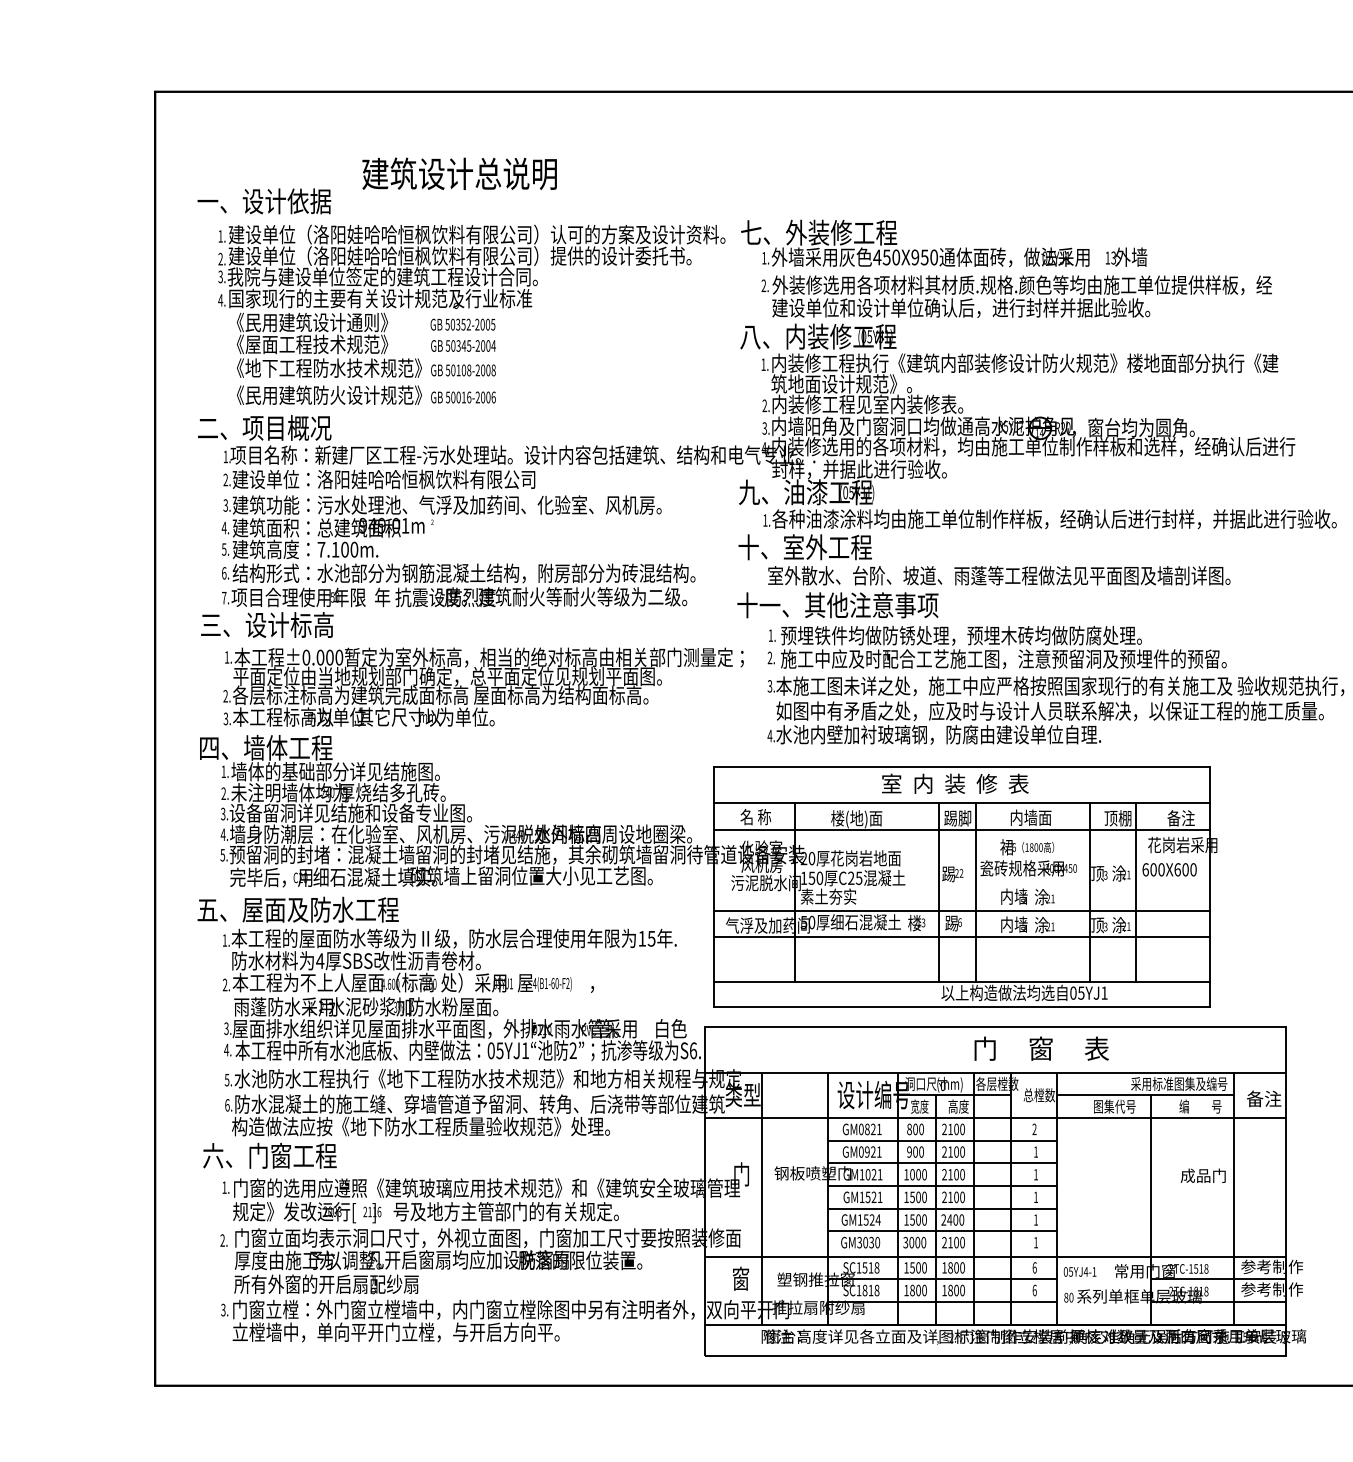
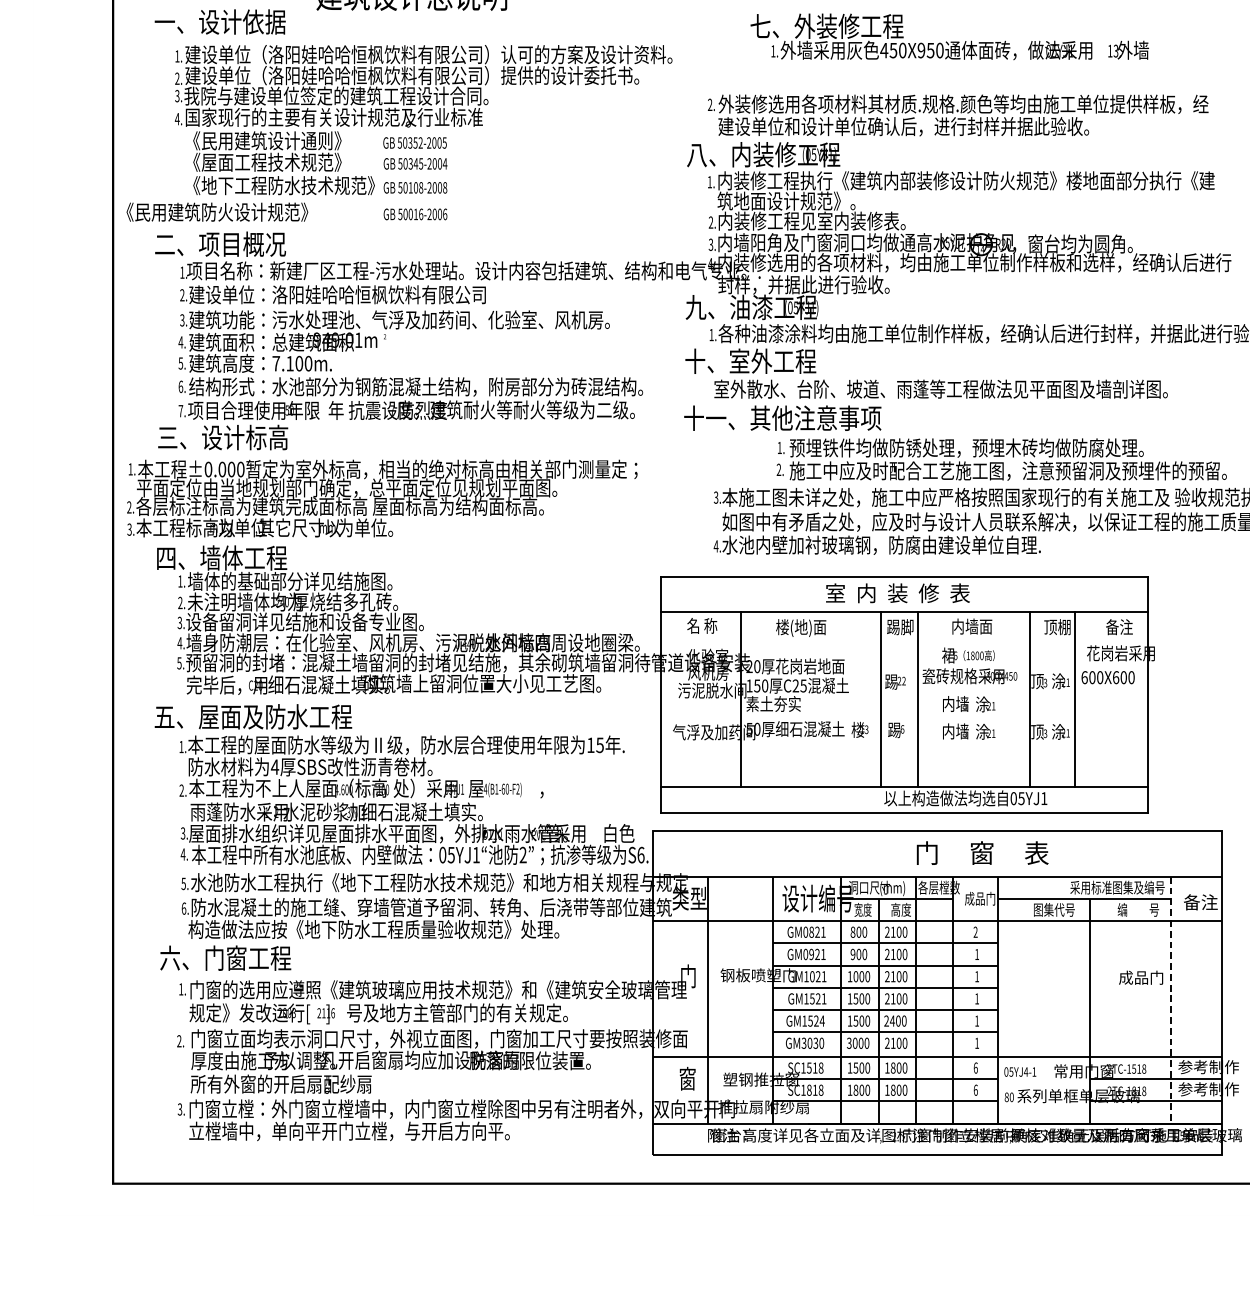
text: (944, 243) -> (950, 36), moved
text: (329, 394) -> (217, 211), moved
text: (996, 647) -> (1001, 459), moved
text: (483, 686) -> (382, 497), moved
line: (961, 829) -> (903, 638), removed
line: (961, 911) -> (903, 718), removed
line: (961, 937) -> (903, 744), removed
text: (470, 1006) -> (422, 811), 防水粉屋面。 -> 细石混凝土填实。
text: (1039, 1095) -> (980, 898), 总樘数 -> 成品门
line: (1233, 1198) -> (1170, 1000), solid -> dashed

